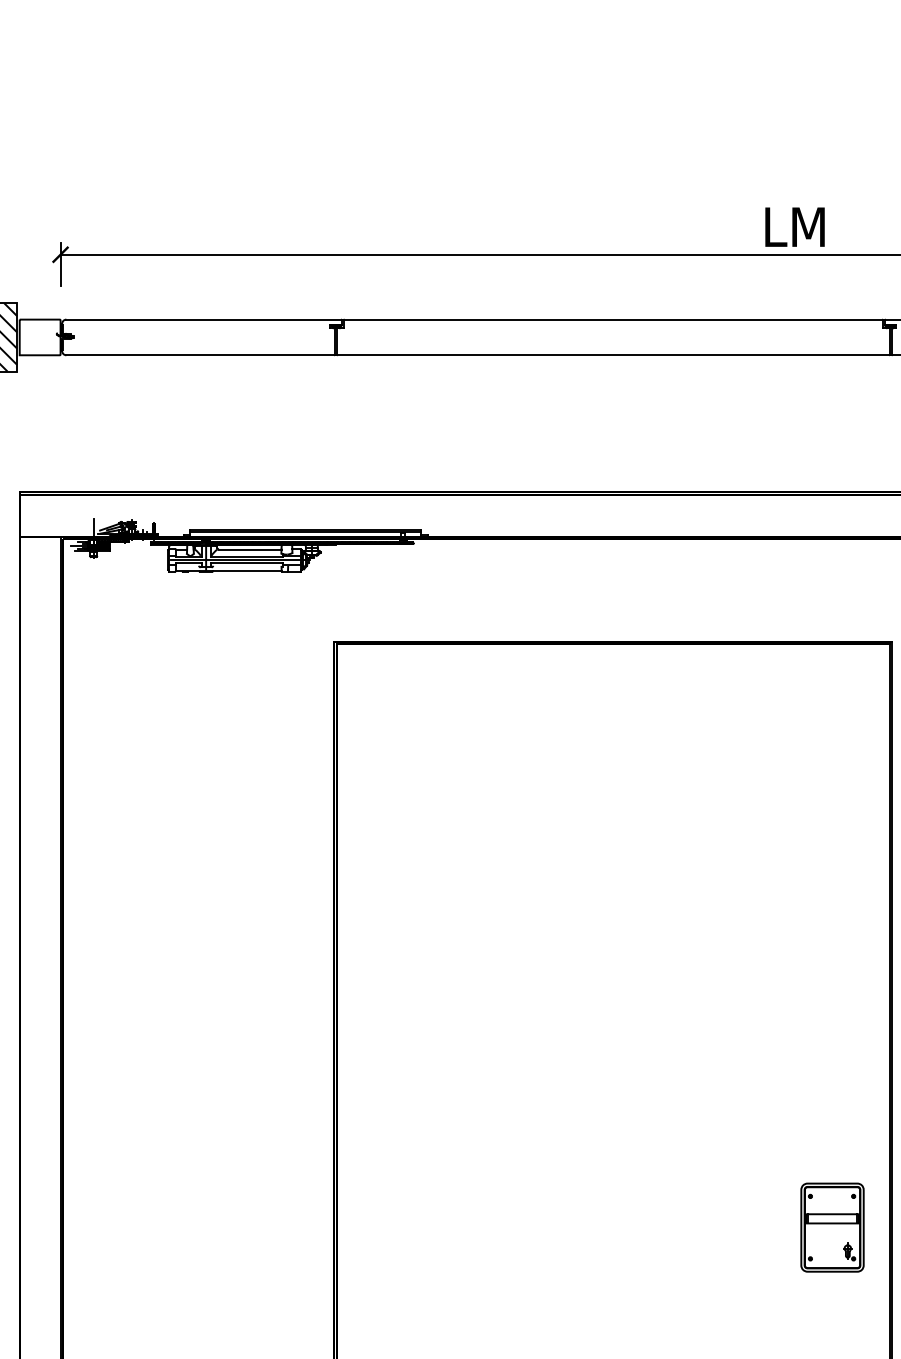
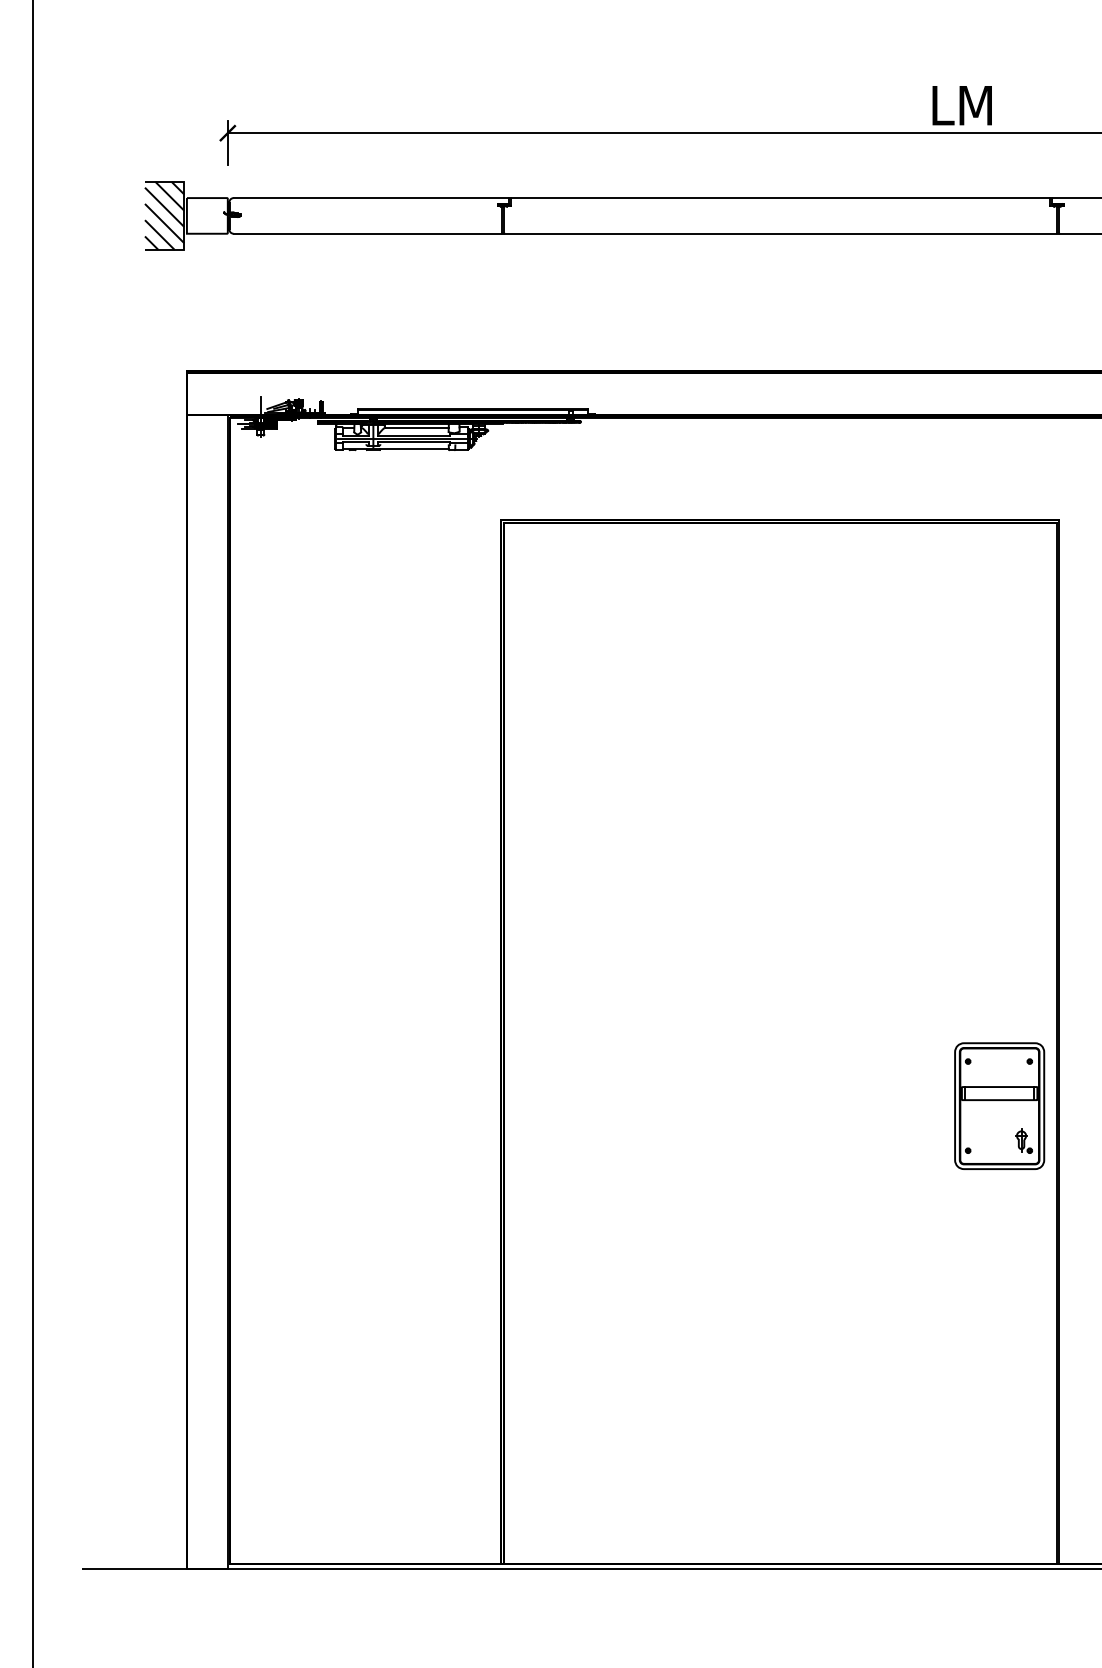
part: (832, 1227) -> (999, 1105), size x1.43

